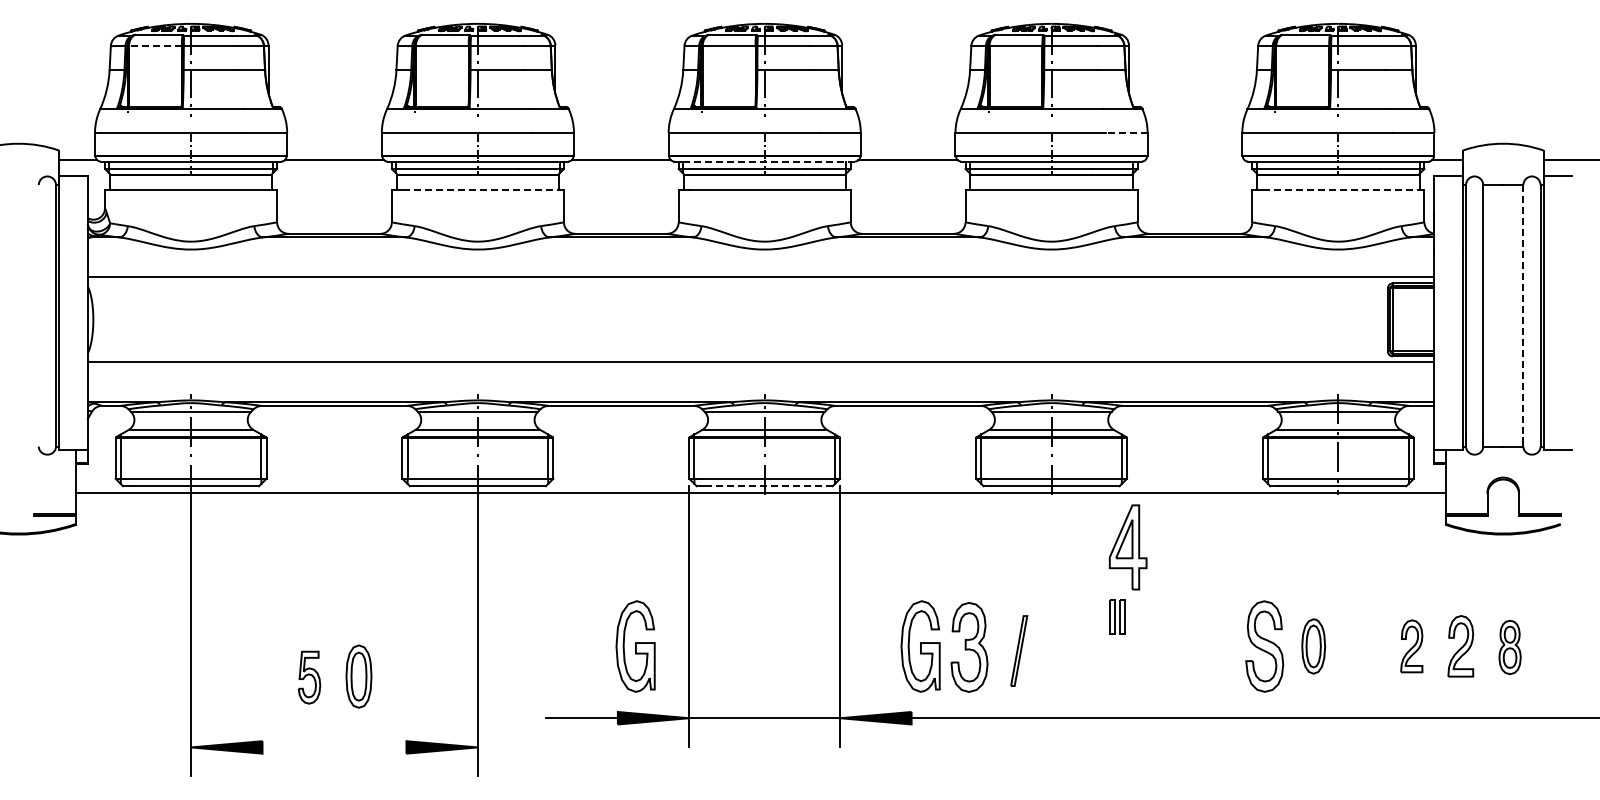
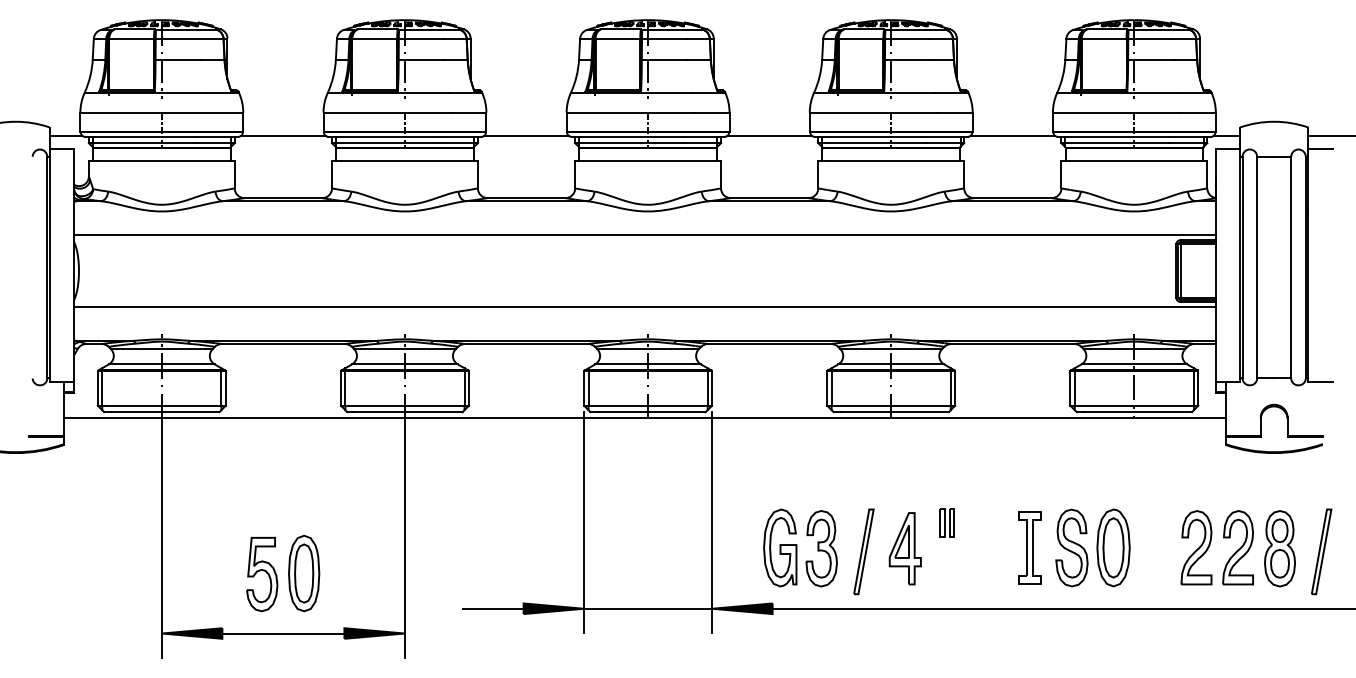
line: (154, 45) -> (130, 38), dashed -> solid
line: (1126, 132) -> (954, 112), dashed -> solid
line: (1194, 160) -> (1012, 135), added
line: (770, 161) -> (652, 136), dashed -> solid
line: (483, 189) -> (409, 160), dashed -> solid
line: (1343, 189) -> (1138, 160), dashed -> solid
line: (1523, 311) -> (1291, 263), dashed -> solid
line: (768, 486) -> (651, 412), dashed -> solid
part: (1127, 547) -> (904, 548), moved
part: (635, 646) -> (538, 547), removed
part: (1215, 646) -> (1030, 547), added
part: (1313, 646) -> (1113, 547), size x1.67
part: (1411, 646) -> (1196, 547), size x1.67
part: (1460, 646) -> (1237, 547), size x1.43
part: (1509, 647) -> (1279, 548), size x1.67
part: (1018, 650) -> (863, 551), size x1.43
part: (1558, 650) -> (1320, 551), added
part: (358, 676) -> (303, 573), size x1.43
part: (309, 677) -> (262, 574), size x1.67
line: (334, 747) -> (283, 633), added

